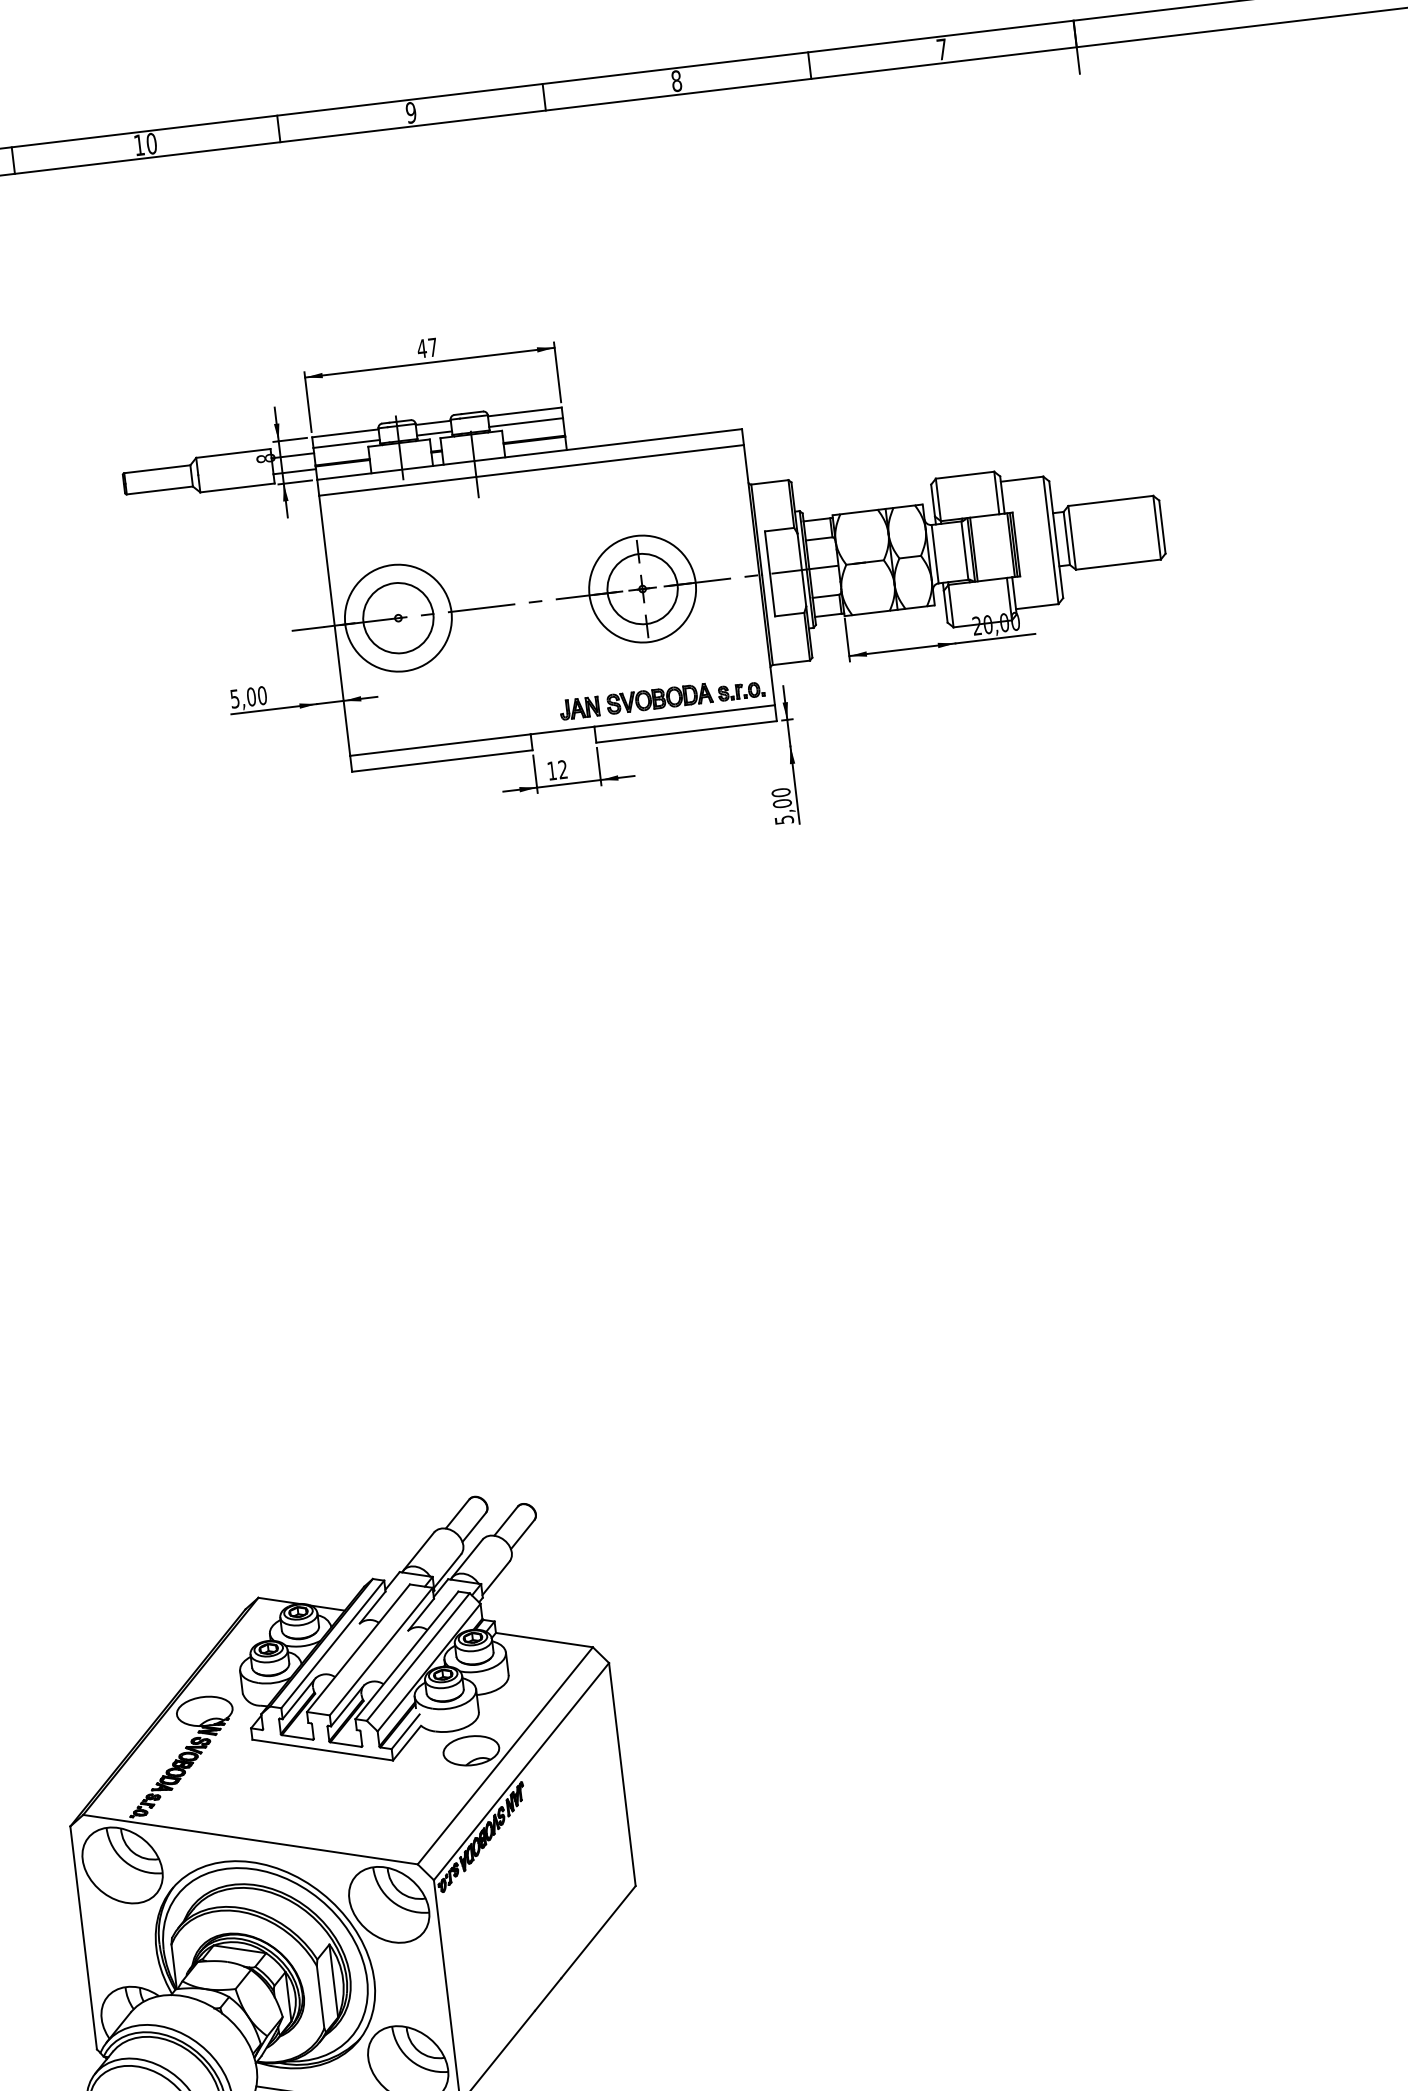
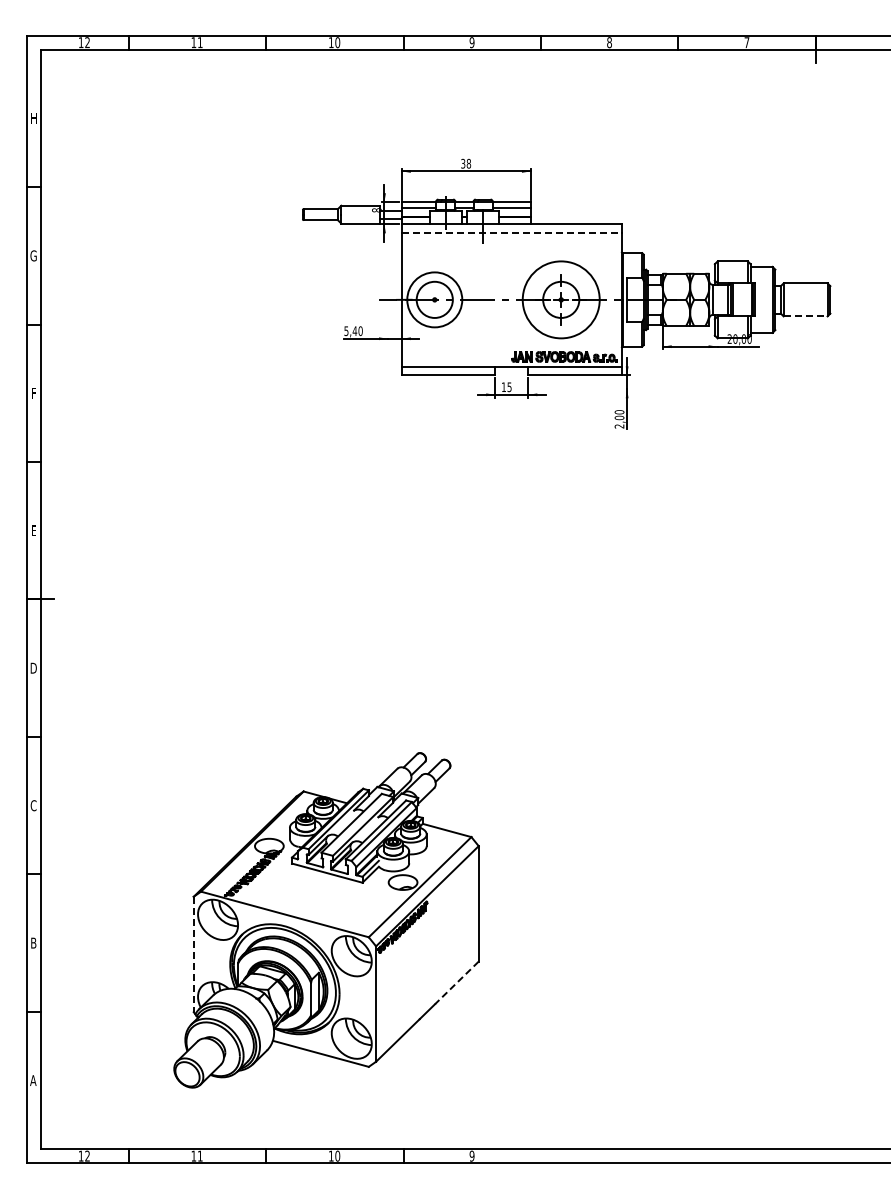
text: (426, 347) -> (465, 163), 47 -> 38
line: (531, 470) -> (511, 232), solid -> dashed
line: (1118, 564) -> (805, 316), solid -> dashed
circle: (641, 588) -> (560, 299), size x1.4
text: (250, 695) -> (354, 330), 5,00 -> 5,40
text: (562, 770) -> (509, 387), 12 -> 15
text: (784, 820) -> (619, 426), 5,00 -> 2,00
line: (597, 1933) -> (456, 983), solid -> dashed
line: (83, 1938) -> (193, 954), solid -> dashed

